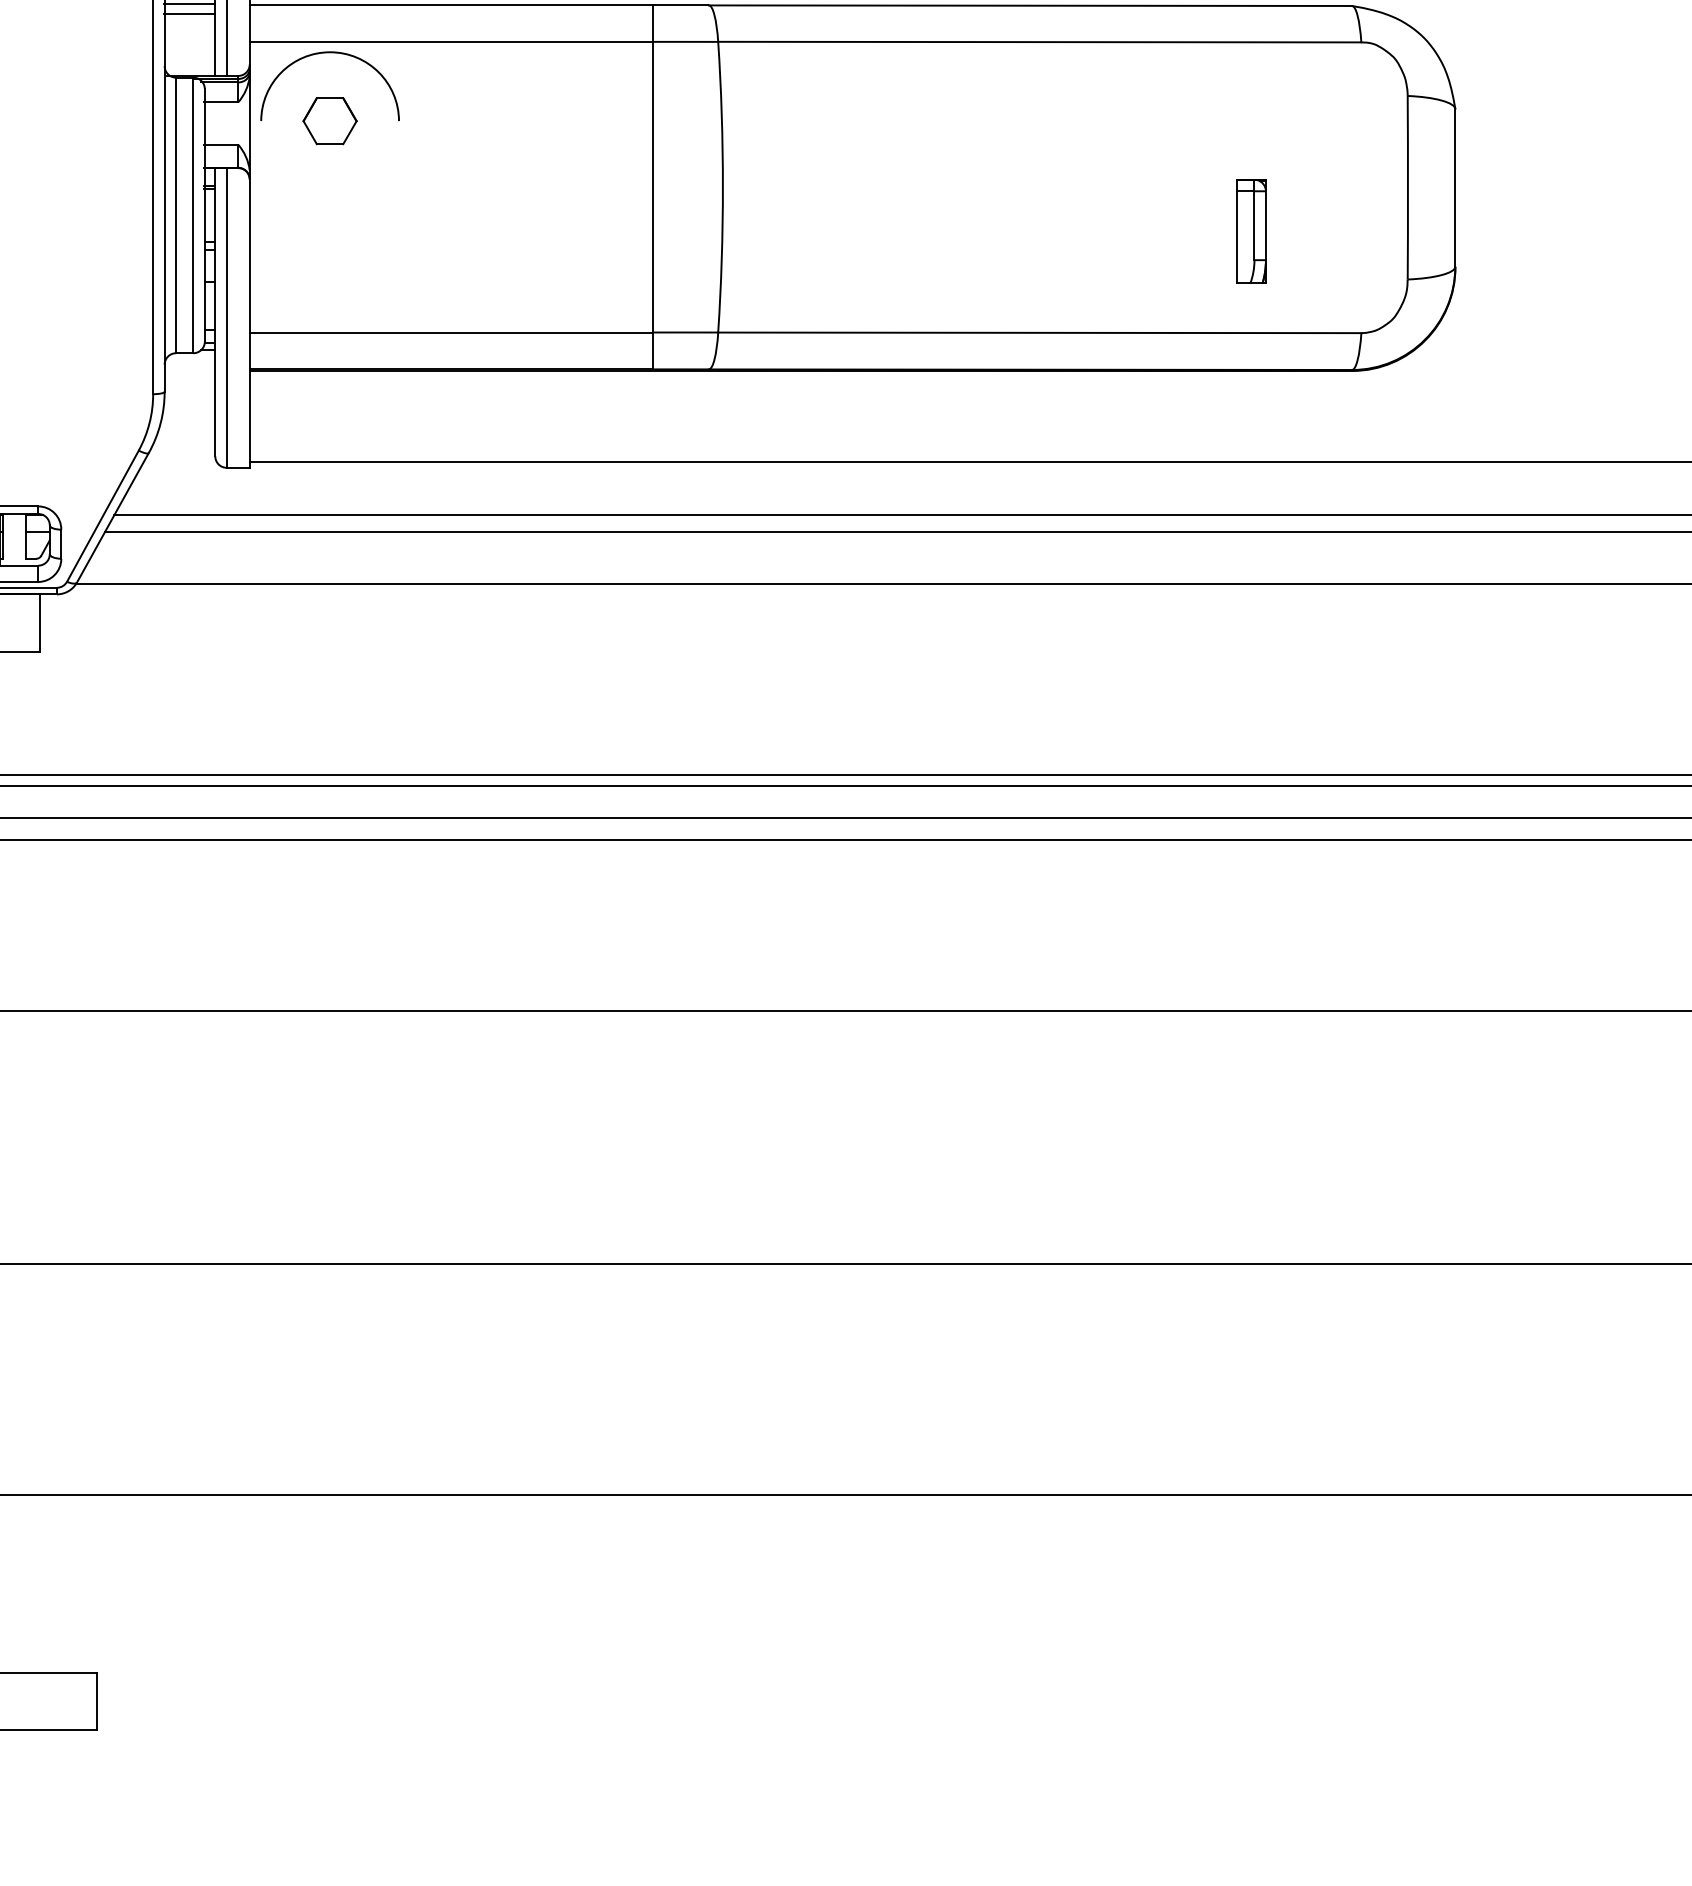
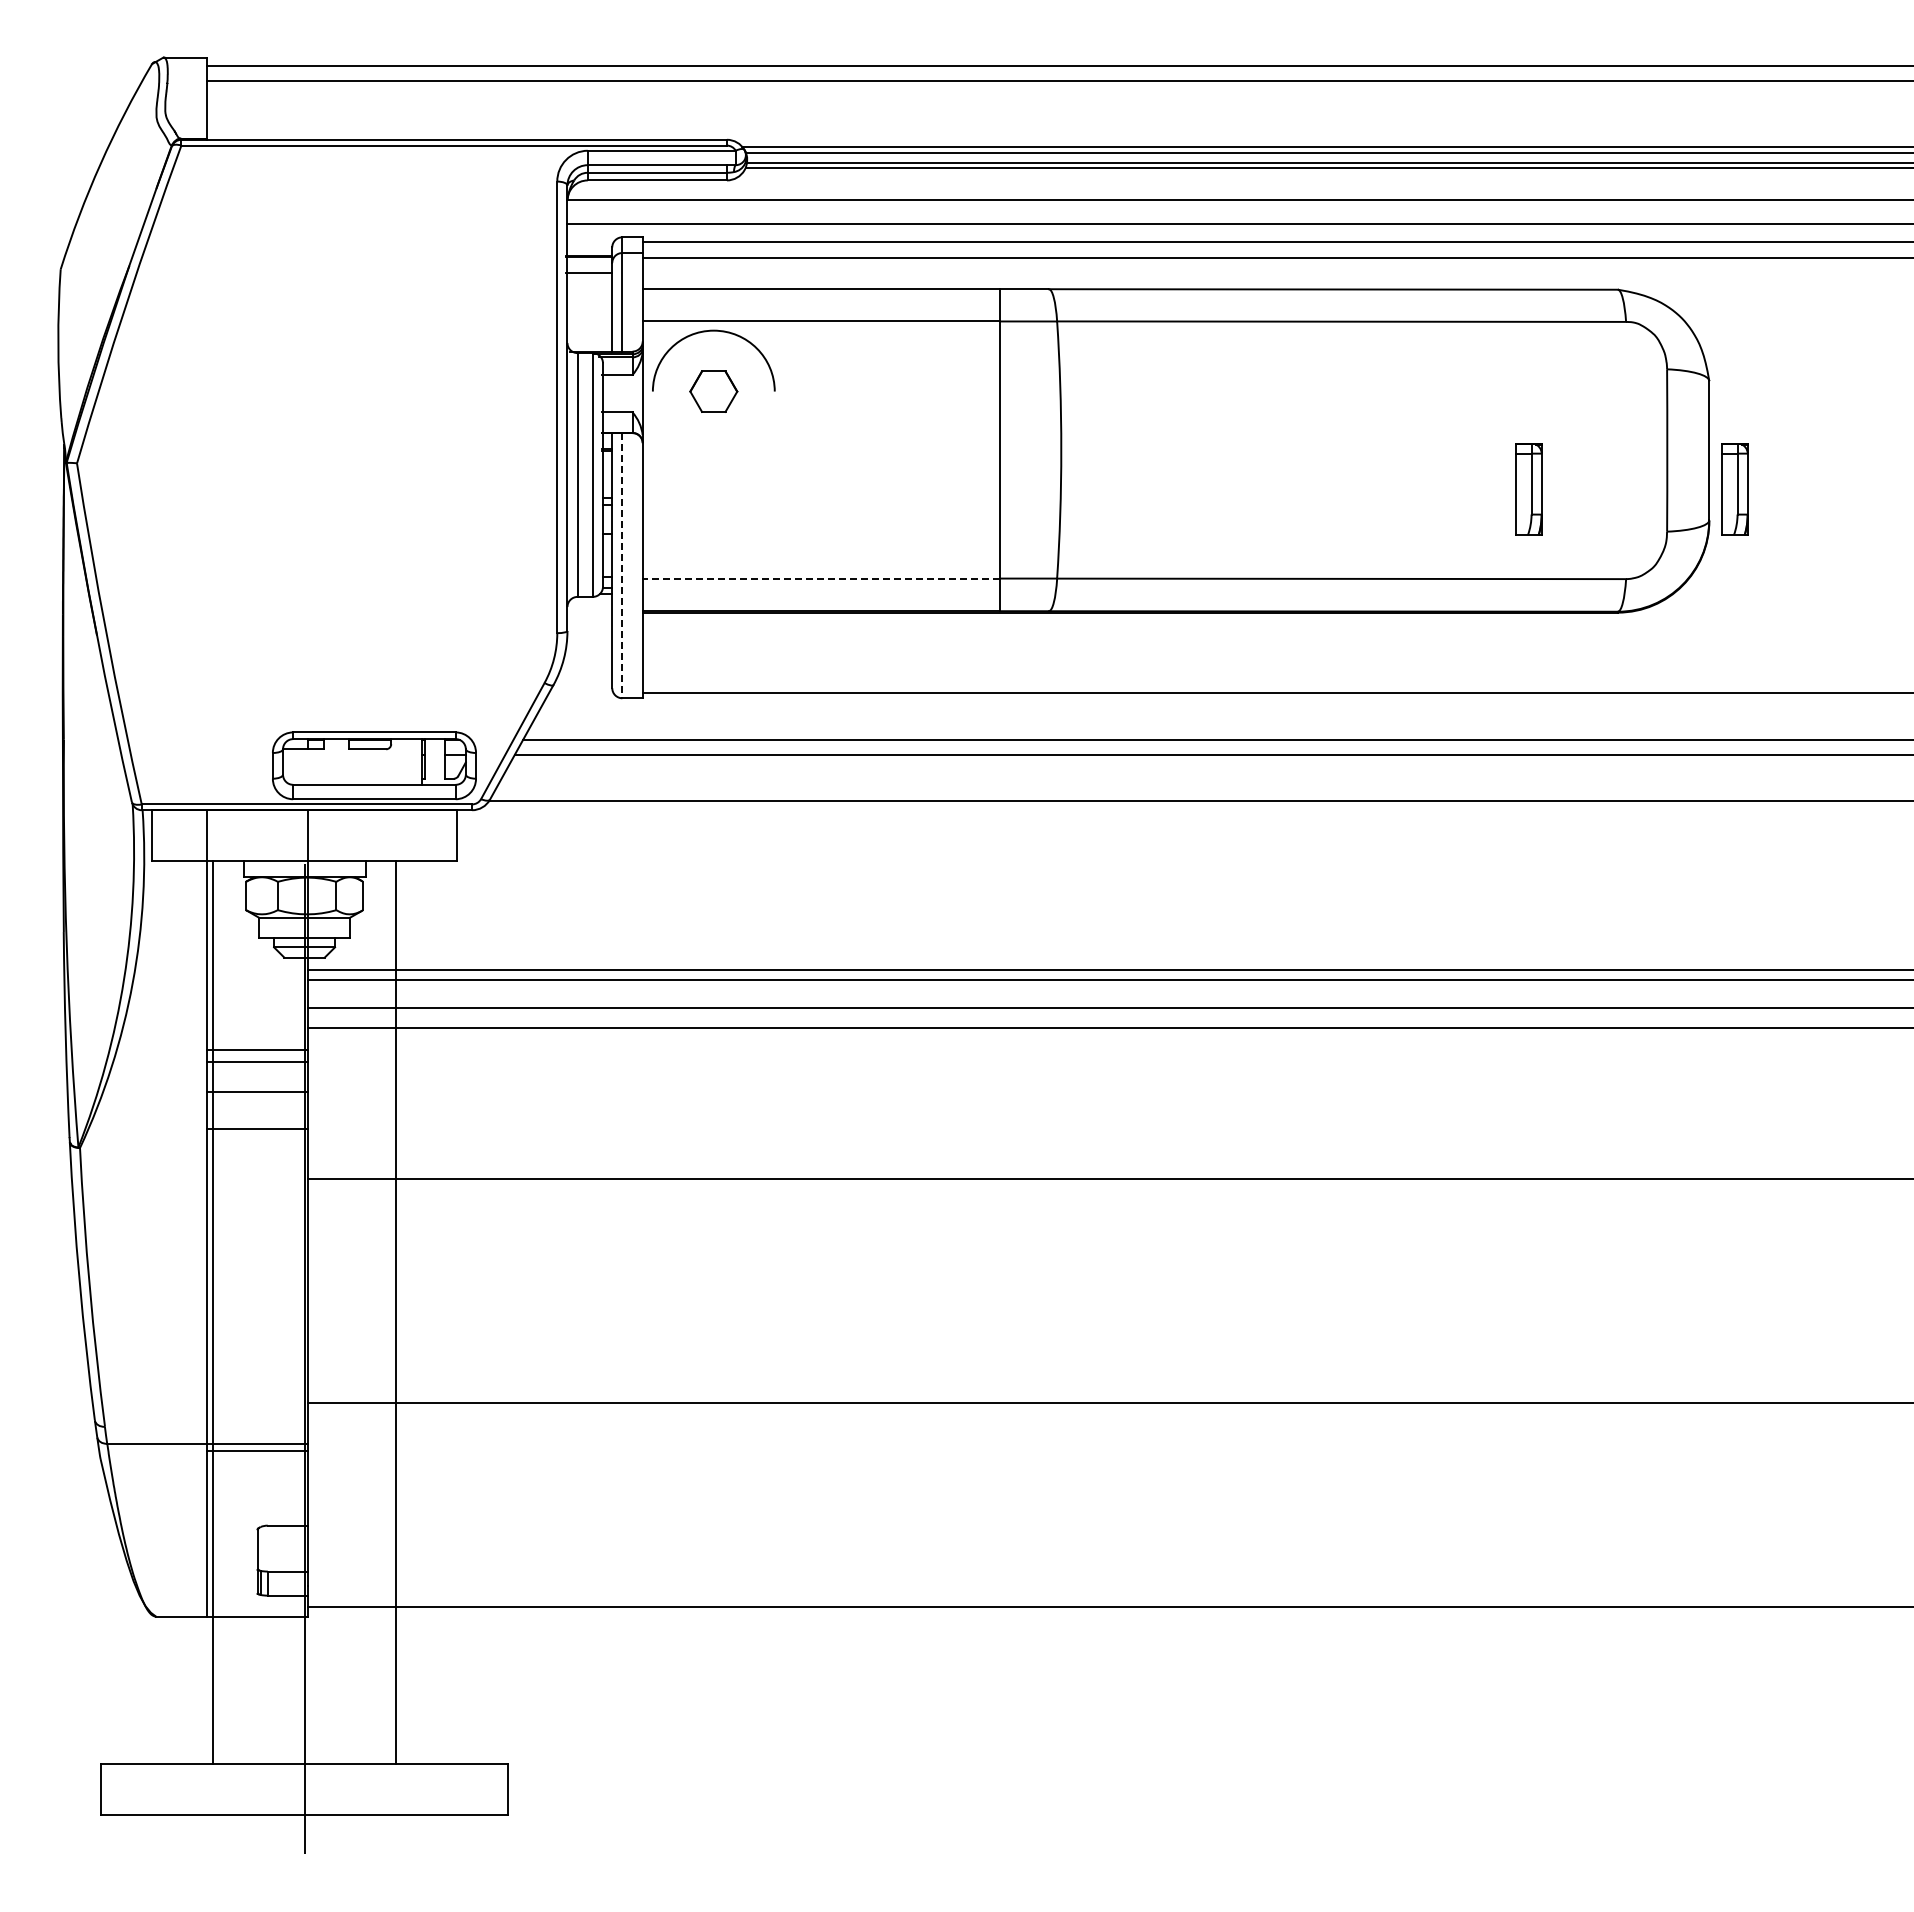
line: (189, 4) -> (589, 288), removed
line: (189, 13) -> (589, 296), removed
part: (1483, 231) -> (1734, 489), added
line: (226, 317) -> (622, 565), solid -> dashed
line: (450, 332) -> (820, 578), solid -> dashed

